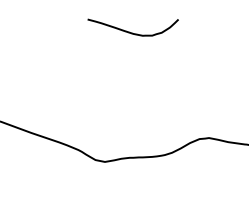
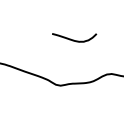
curve: (131, 31) -> (73, 39), moved

